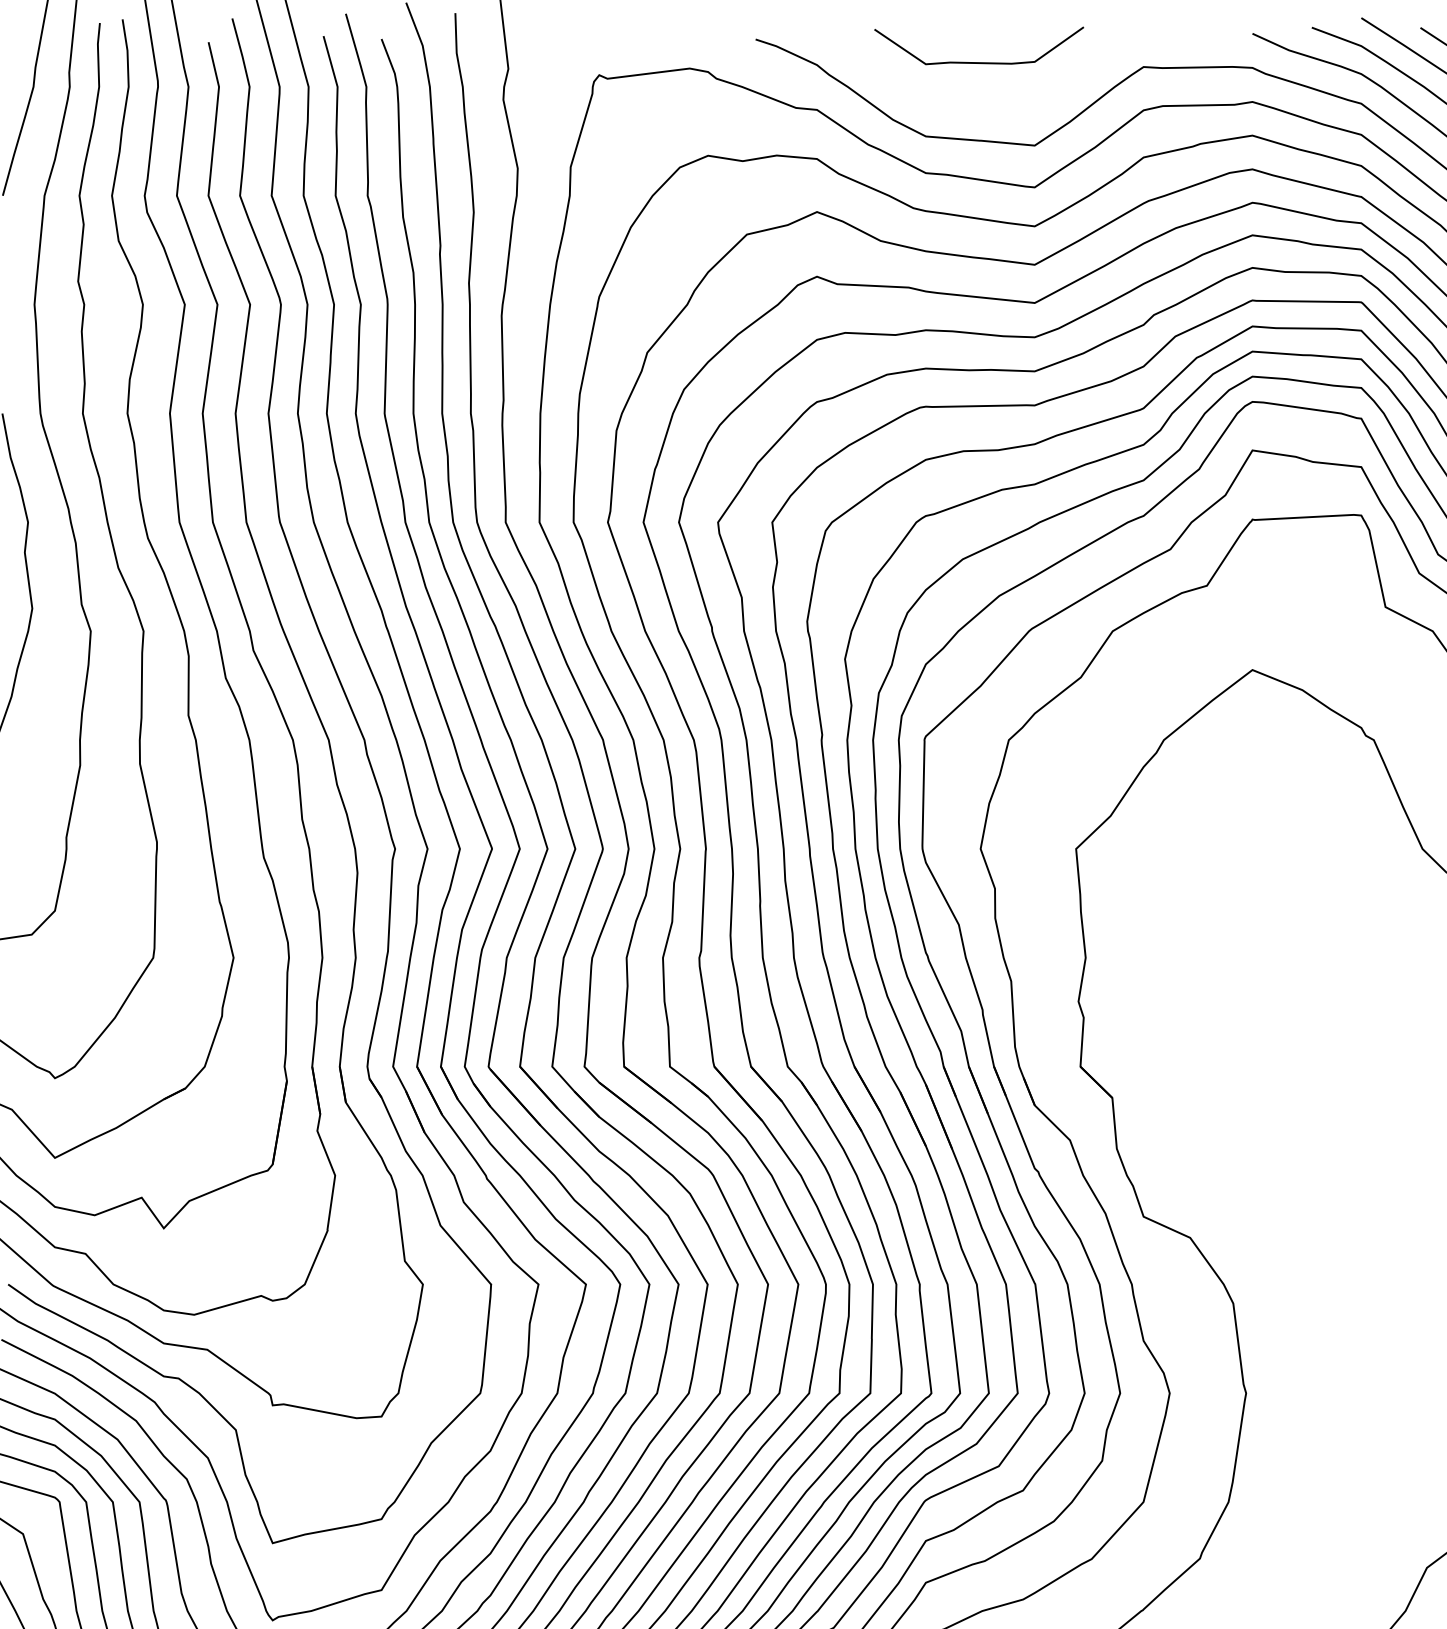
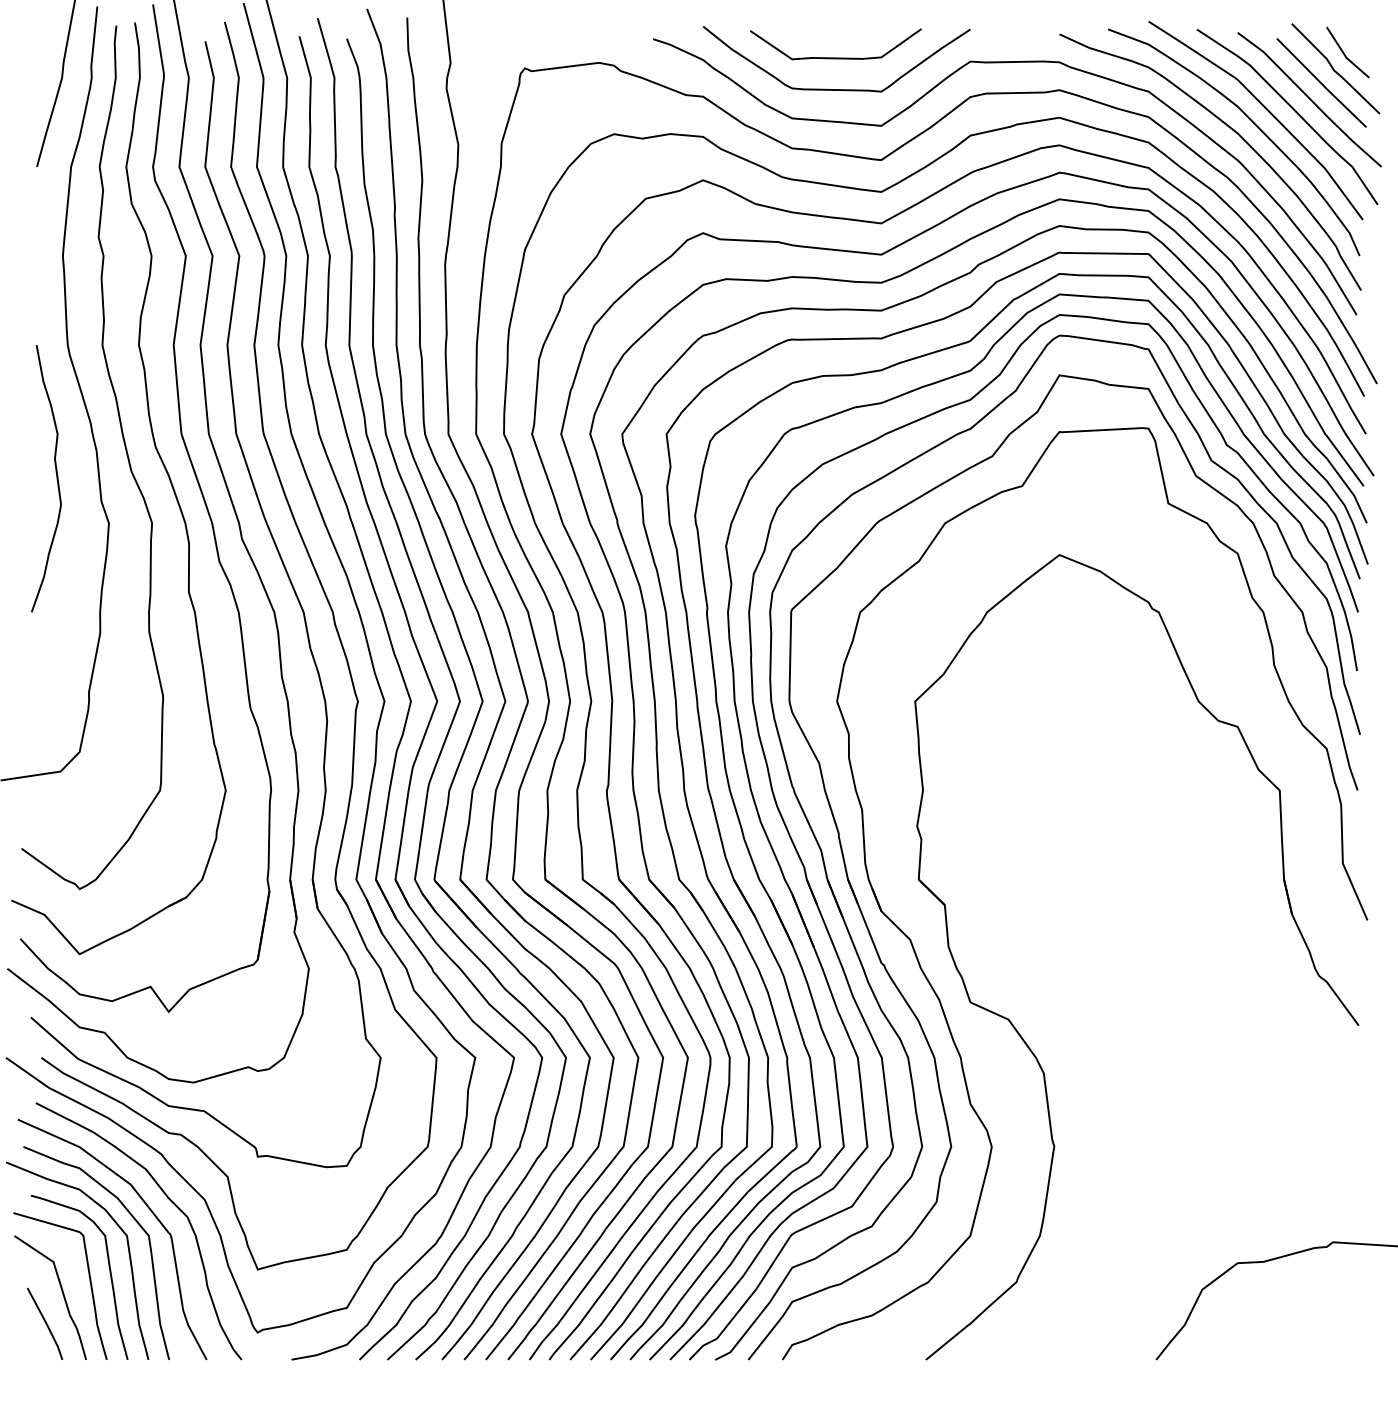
curve: (979, 101) -> (836, 89), added

